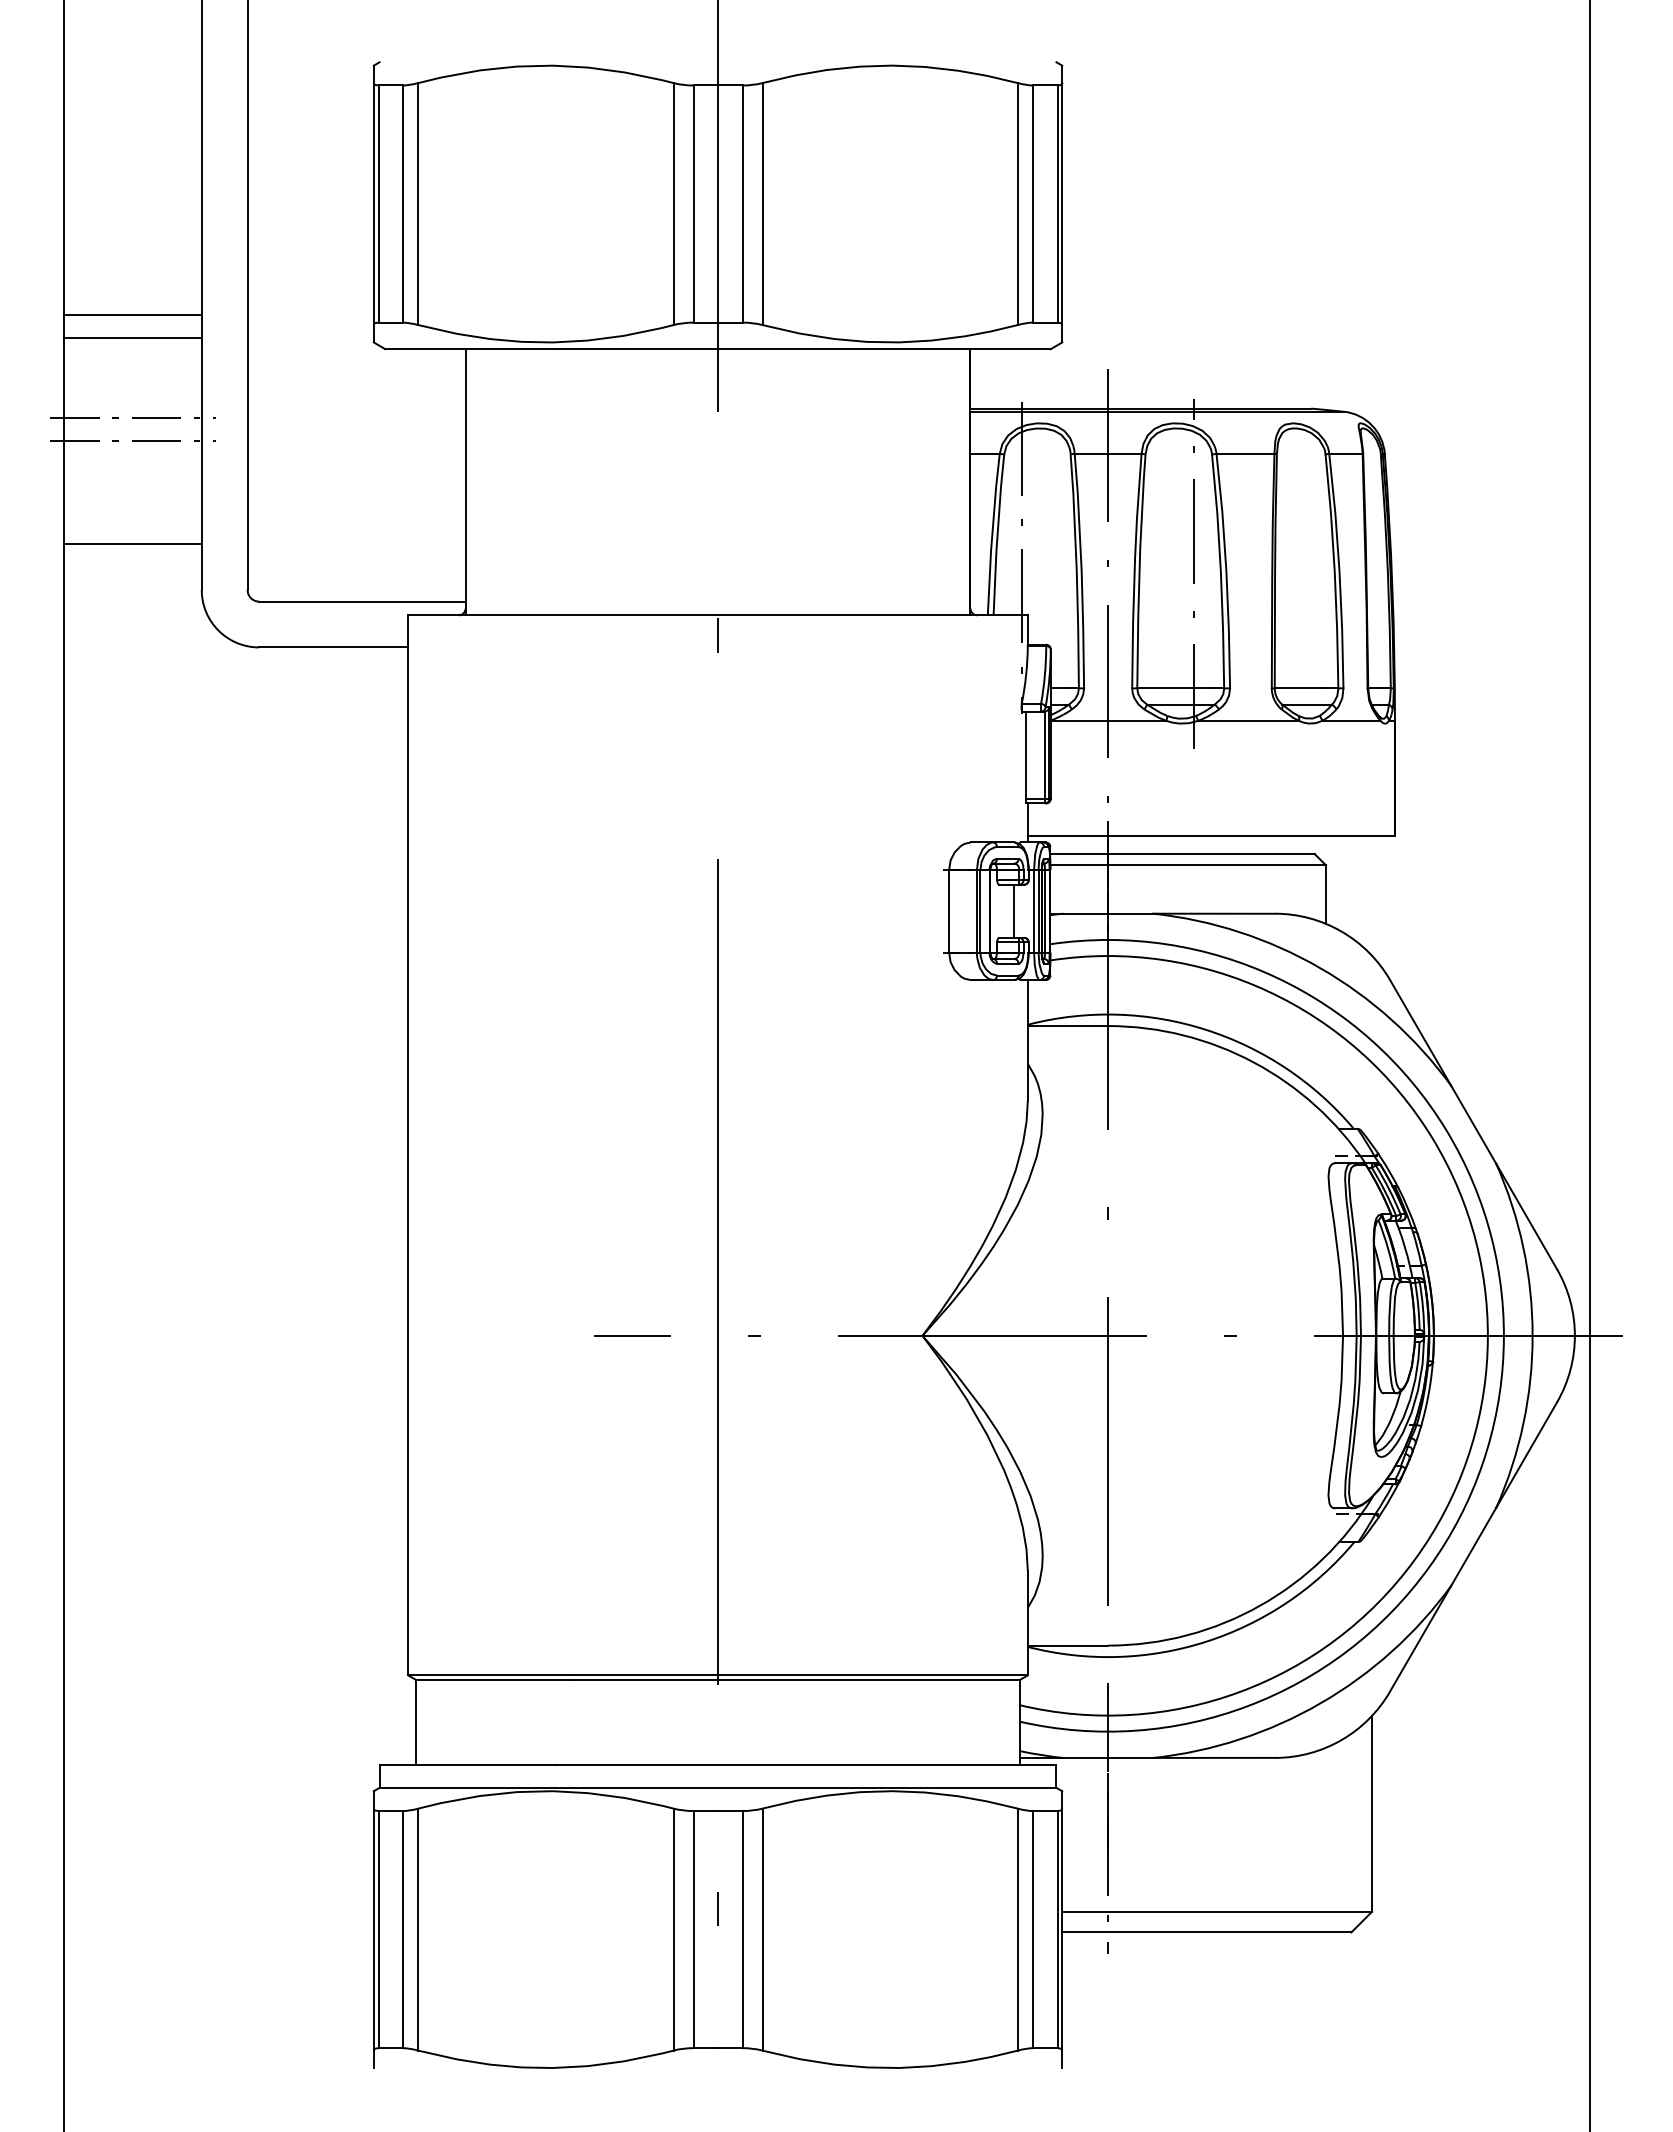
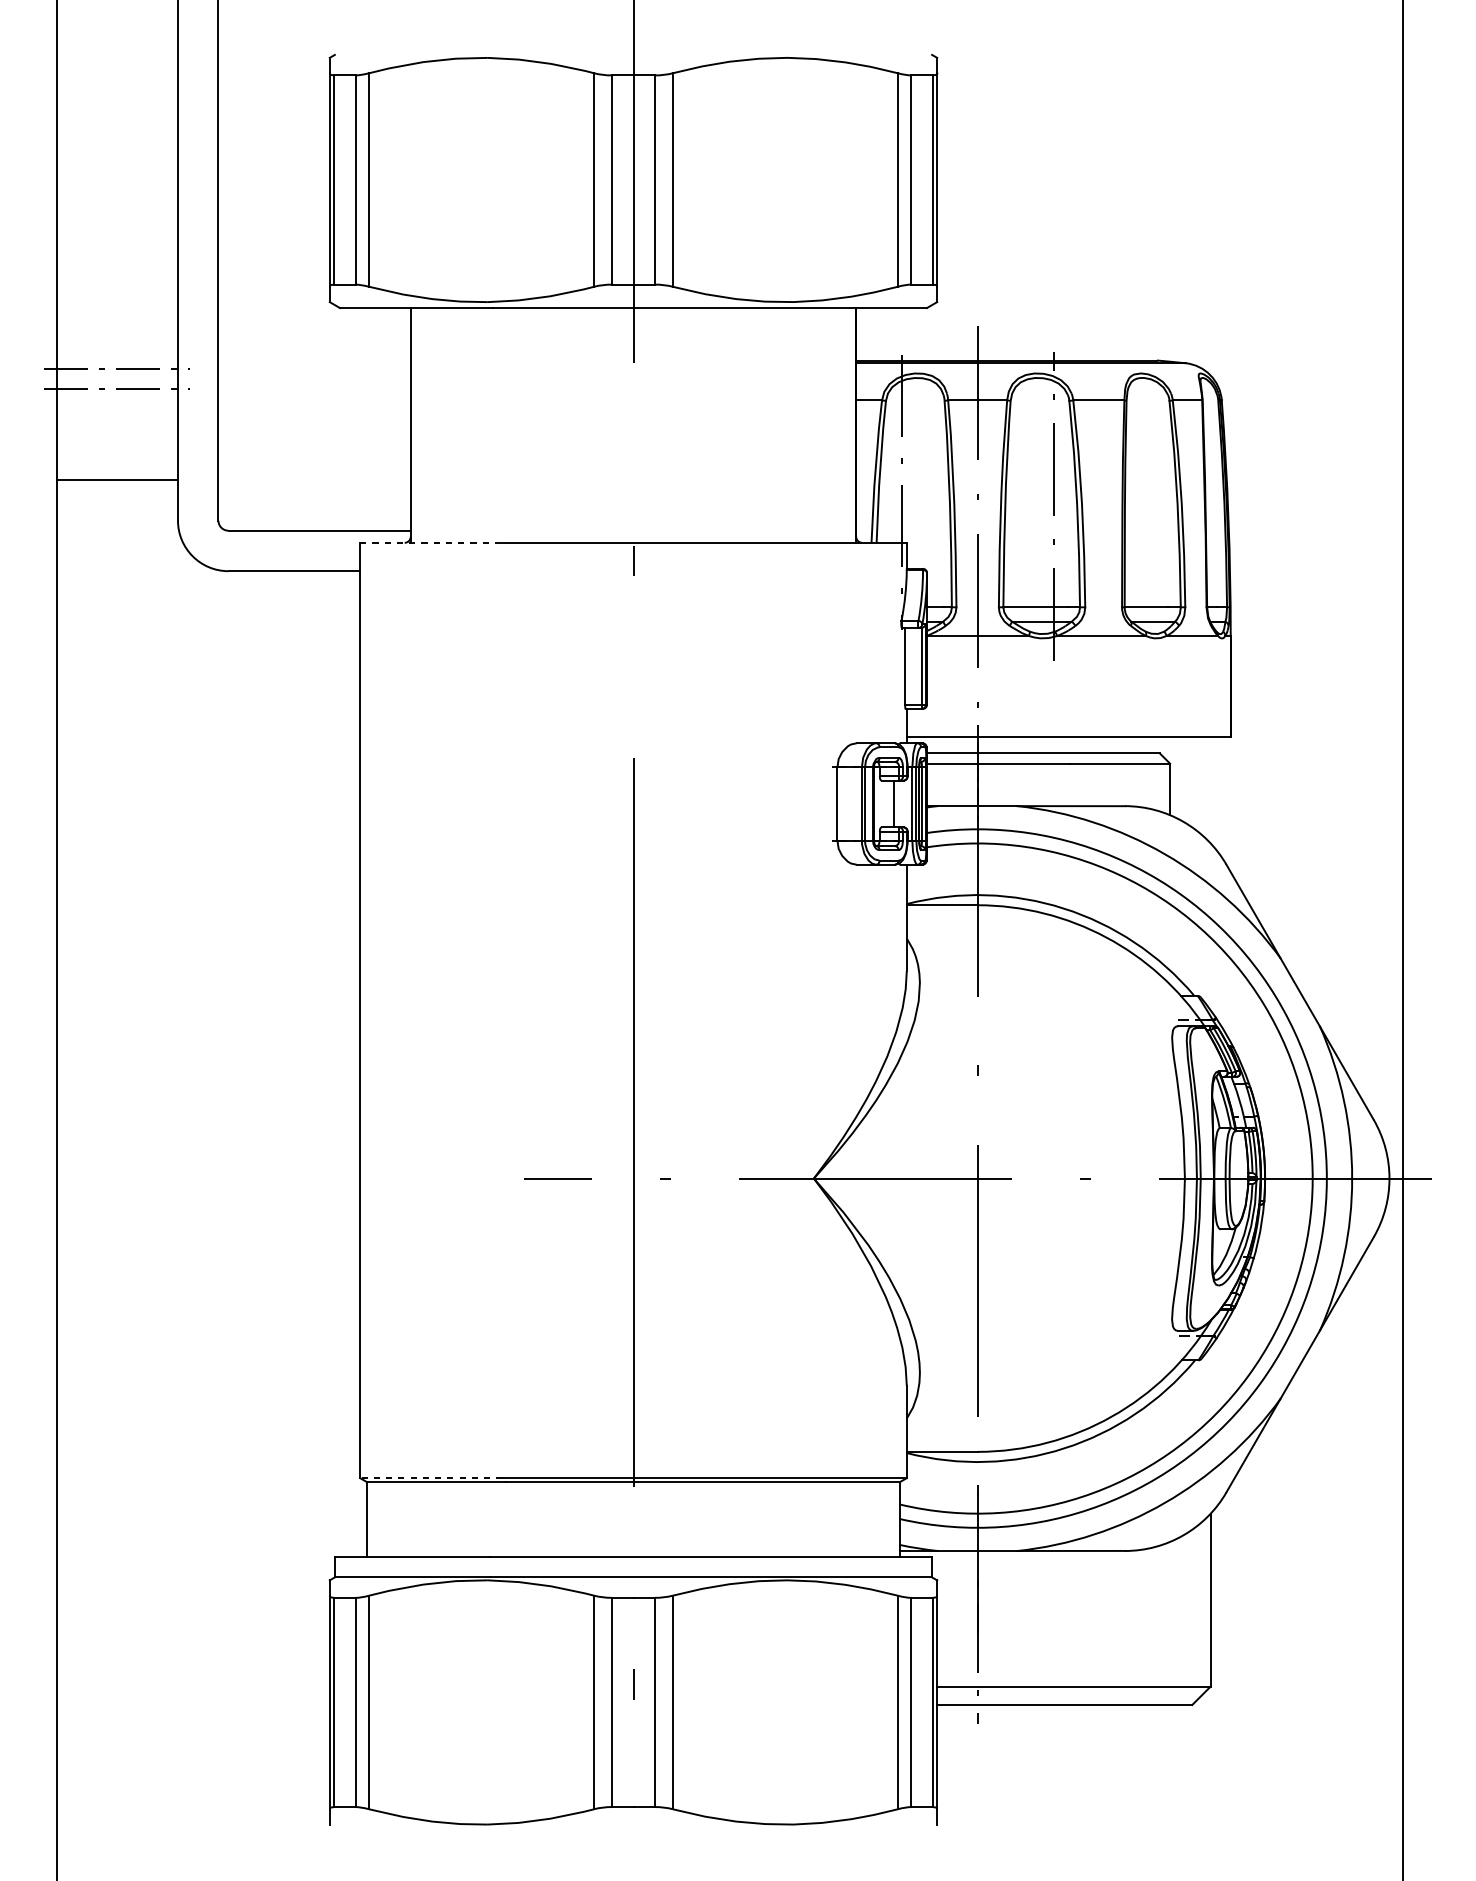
line: (132, 314) -> (116, 277), removed
line: (132, 337) -> (116, 297), removed
line: (488, 615) -> (430, 543), solid -> dashed
line: (488, 1675) -> (430, 1478), solid -> dashed

